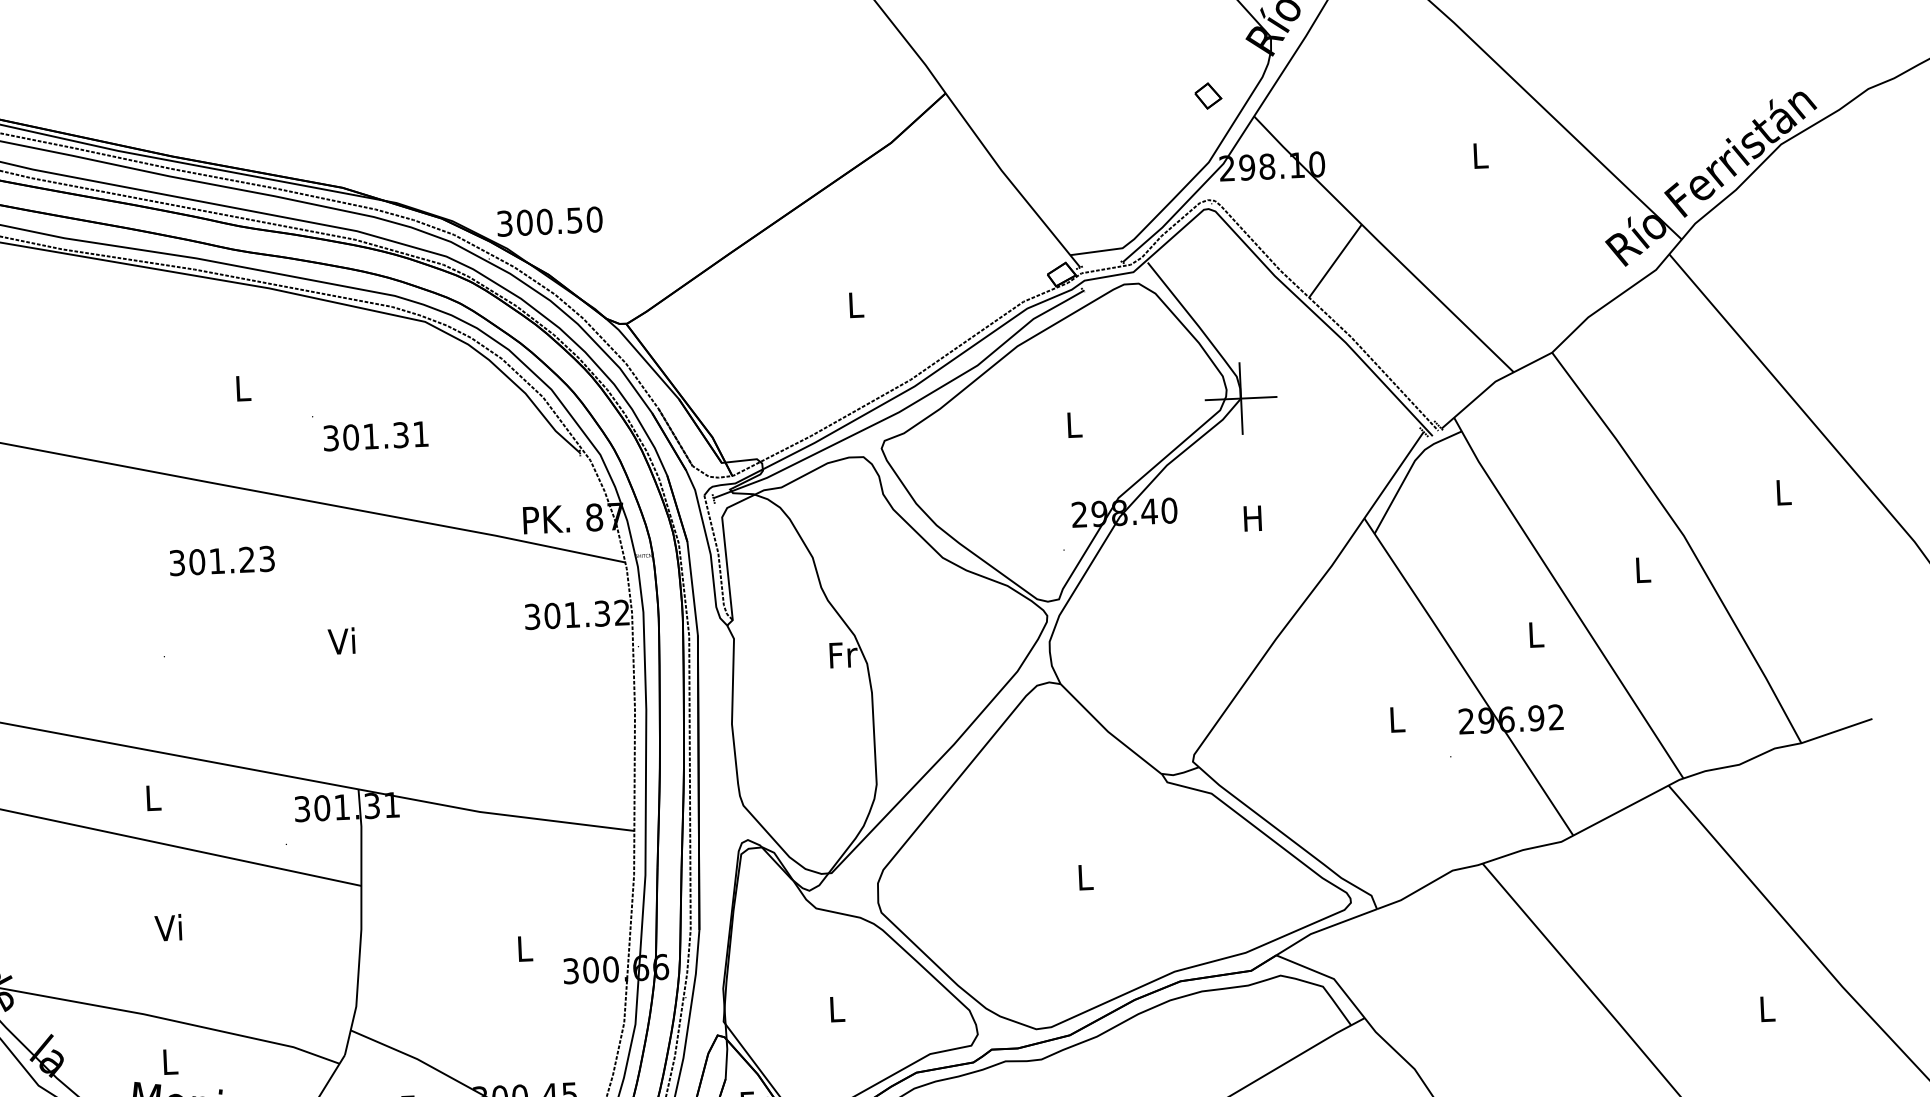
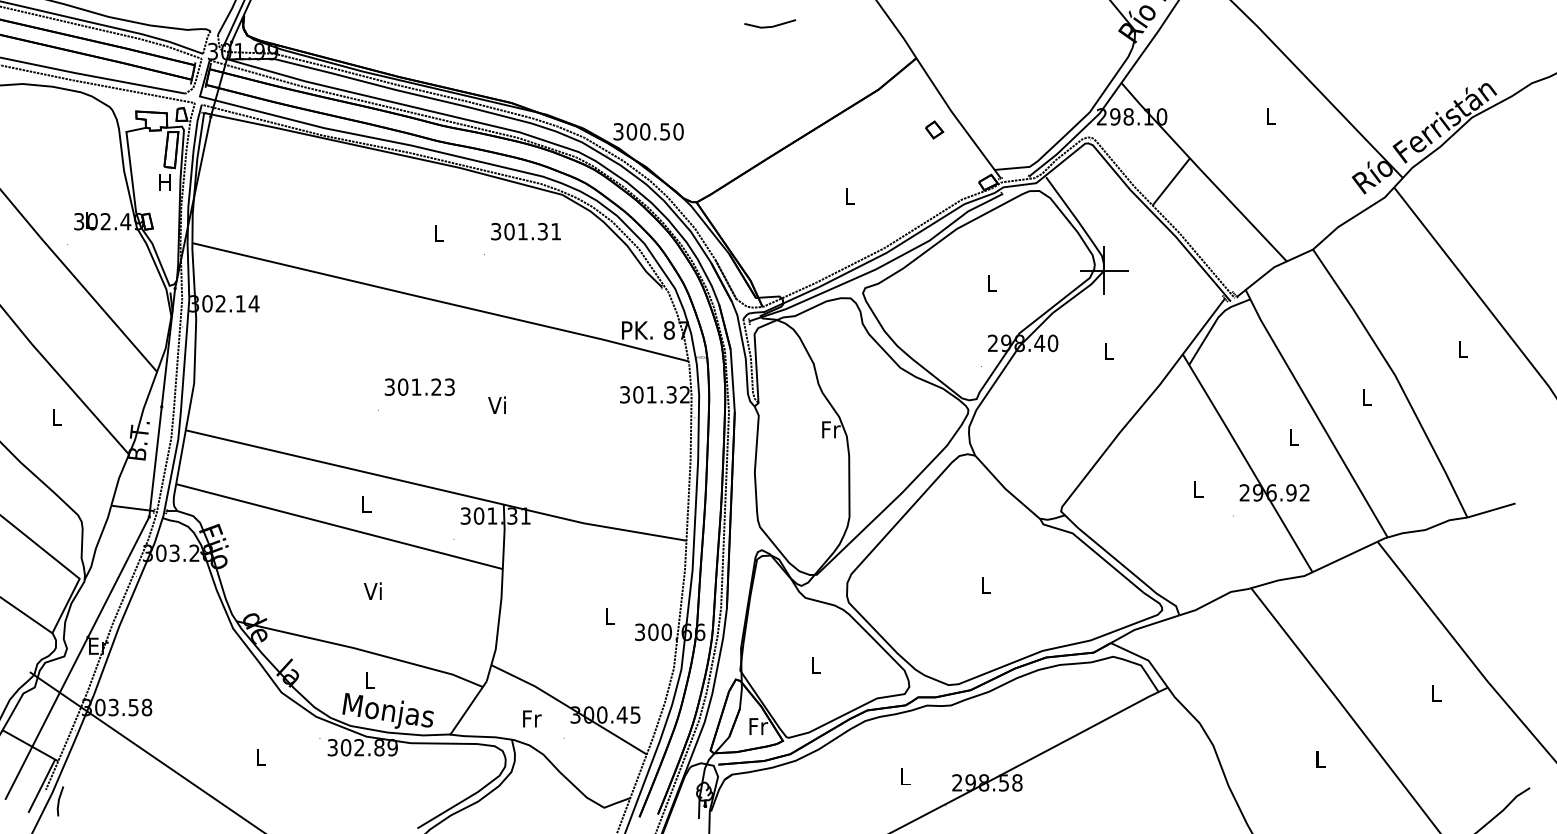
line: (728, 54) -> (772, 25), added
part: (1208, 95) -> (934, 129), moved
text: (374, 436) -> (525, 231), moved
text: (1252, 519) -> (1108, 351), H -> L
text: (221, 559) -> (419, 386), moved

